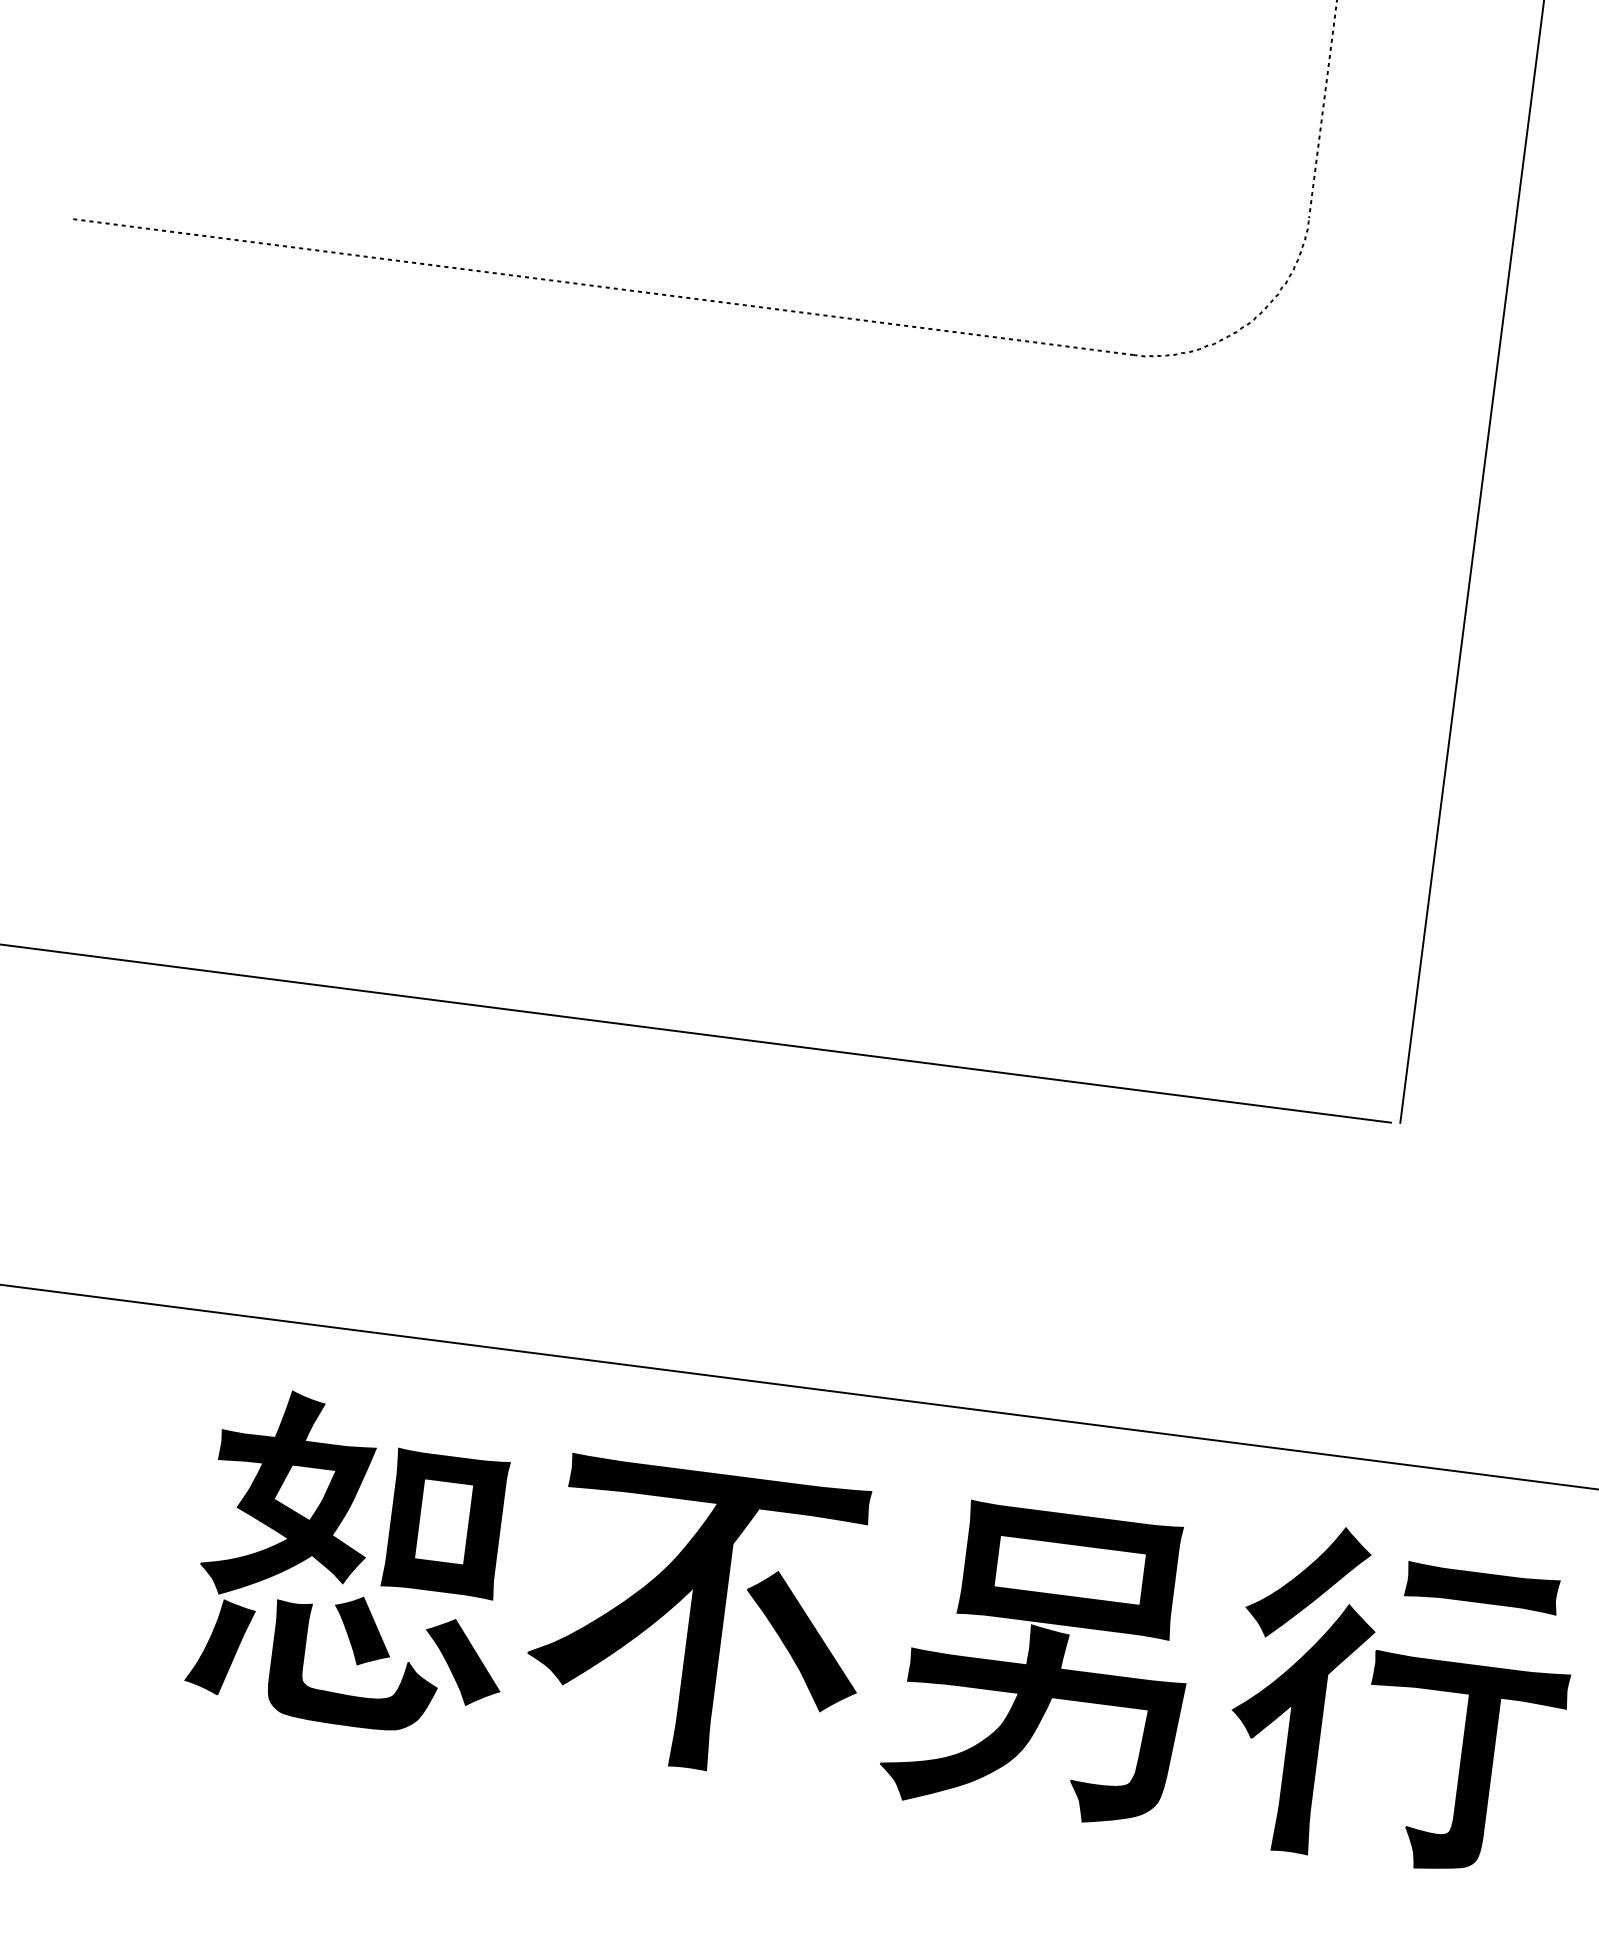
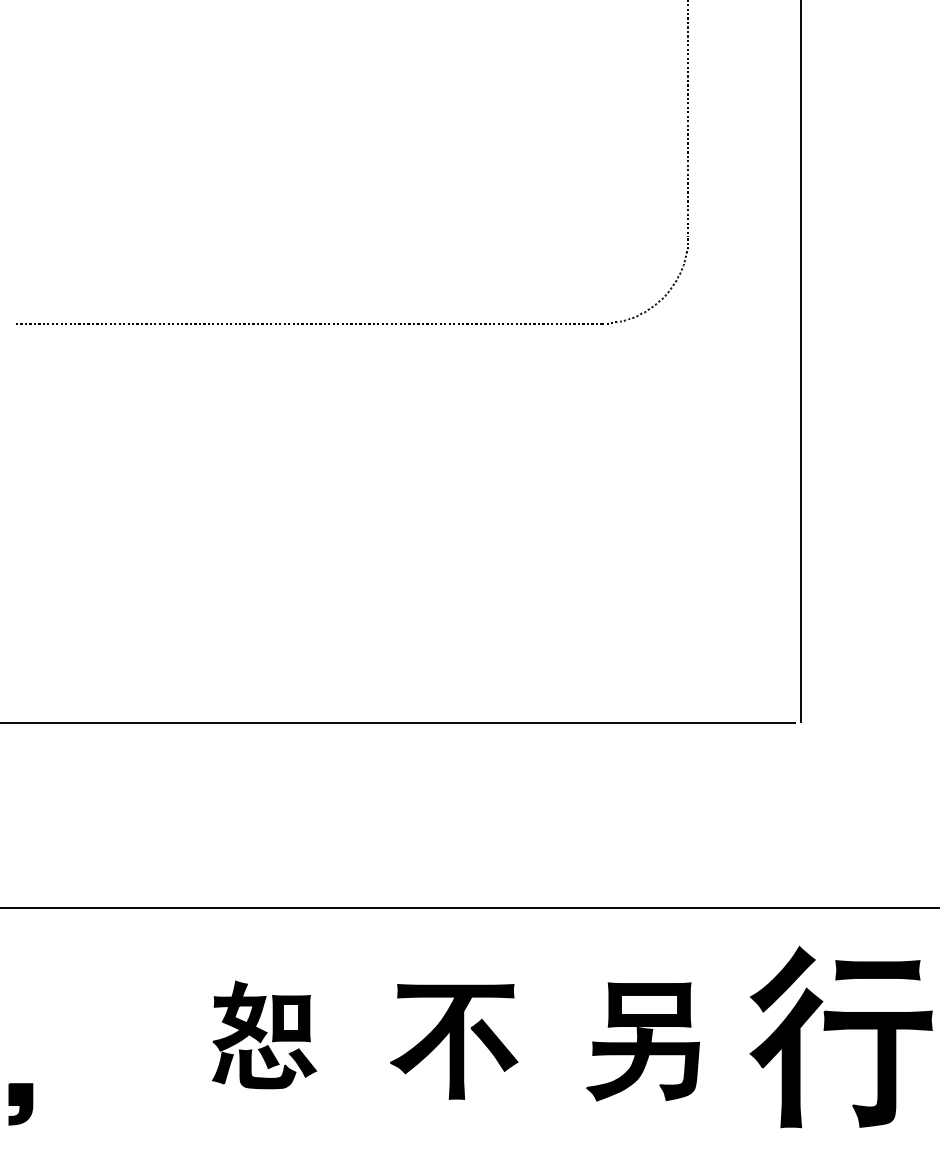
part: (358, 1562) -> (264, 1034), size x0.6
part: (700, 1619) -> (454, 1041), size x0.7
part: (1040, 1662) -> (642, 1041), size x0.7

